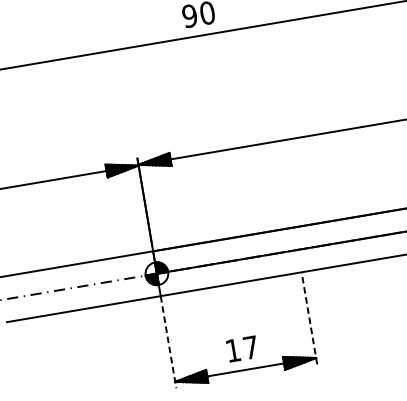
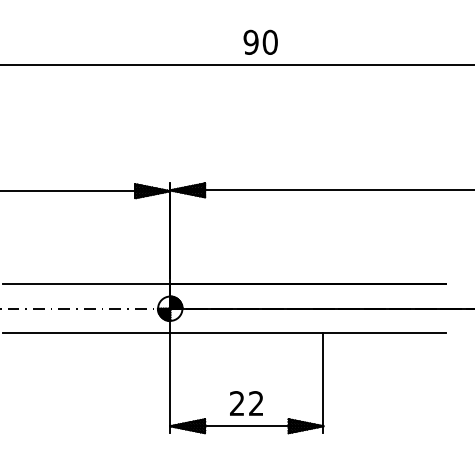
line: (309, 317) -> (323, 382), dashed -> solid
line: (168, 342) -> (170, 383), dashed -> solid
text: (241, 349) -> (246, 403), 17 -> 22

